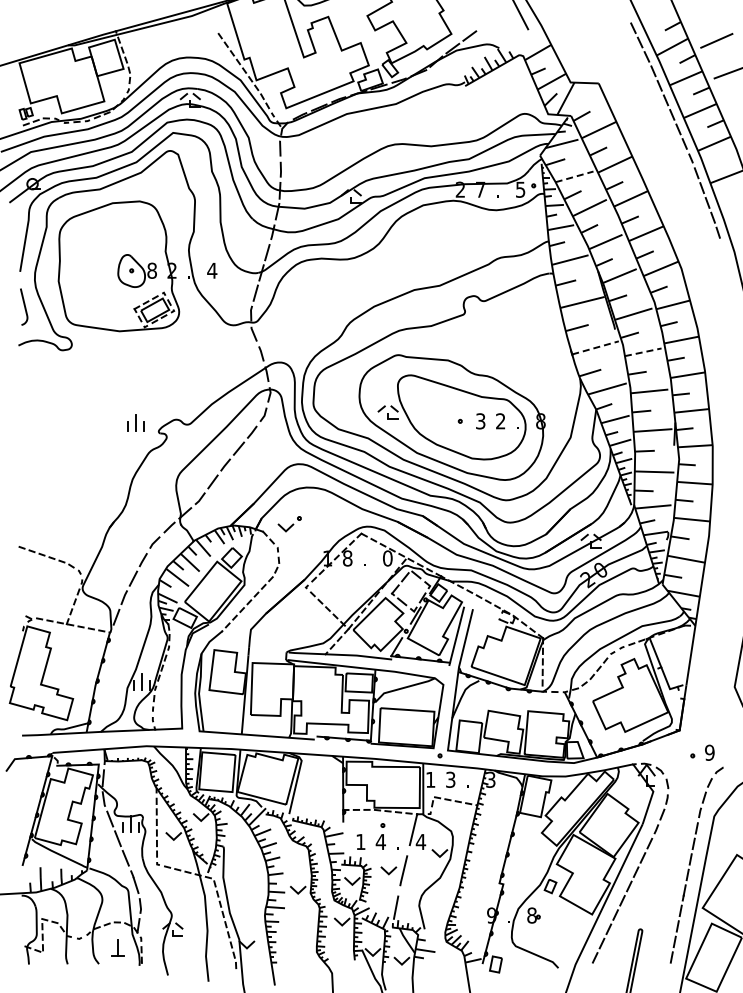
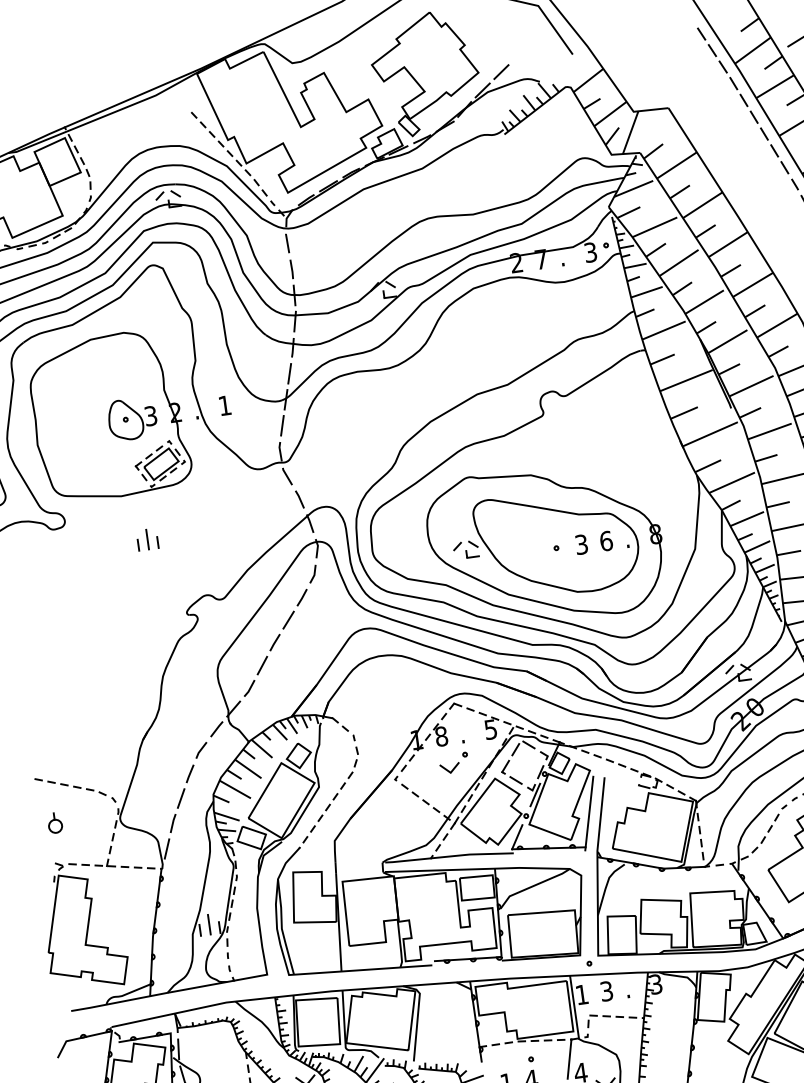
line: (574, 176) -> (654, 226), dashed -> solid
text: (520, 188) -> (590, 251), 5 -> 3
text: (151, 270) -> (150, 415), 8 -> 3
text: (212, 270) -> (225, 405), 4 -> 1
line: (596, 347) -> (711, 433), dashed -> solid
line: (643, 352) -> (770, 431), dashed -> solid
text: (500, 421) -> (605, 541), 2 -> 6
part: (135, 422) -> (147, 539), moved
part: (289, 524) -> (453, 763), moved
text: (387, 558) -> (490, 729), 0 -> 5
part: (30, 583) -> (55, 822), added

